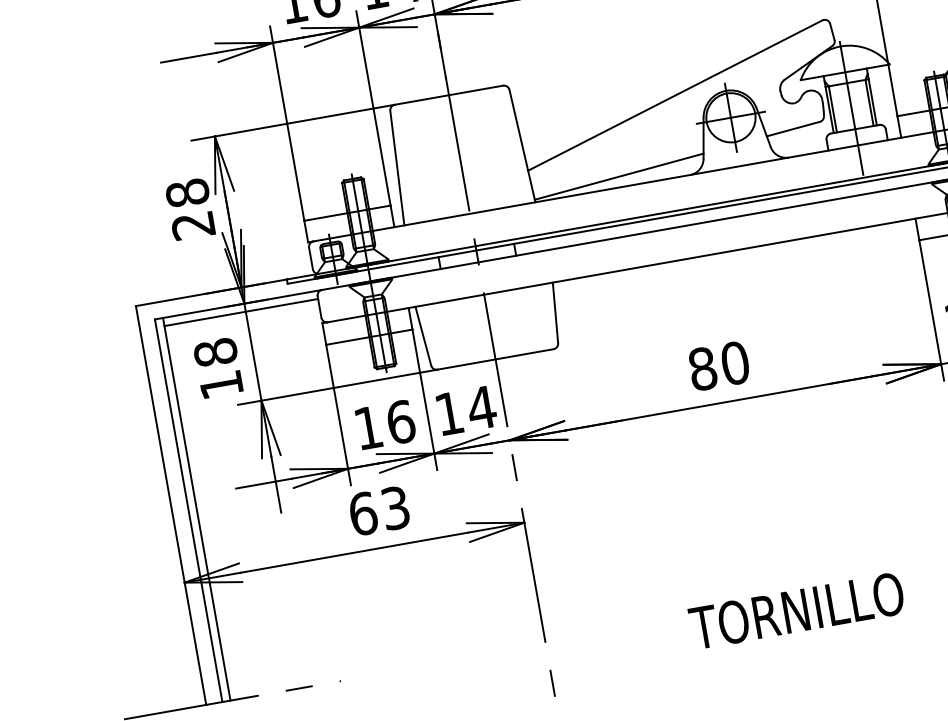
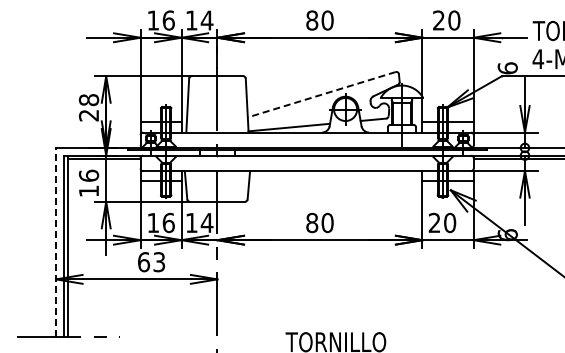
line: (674, 95) -> (321, 94), solid -> dashed
text: (214, 352) -> (88, 175), 18 -> 16
line: (171, 504) -> (56, 242), solid -> dashed

